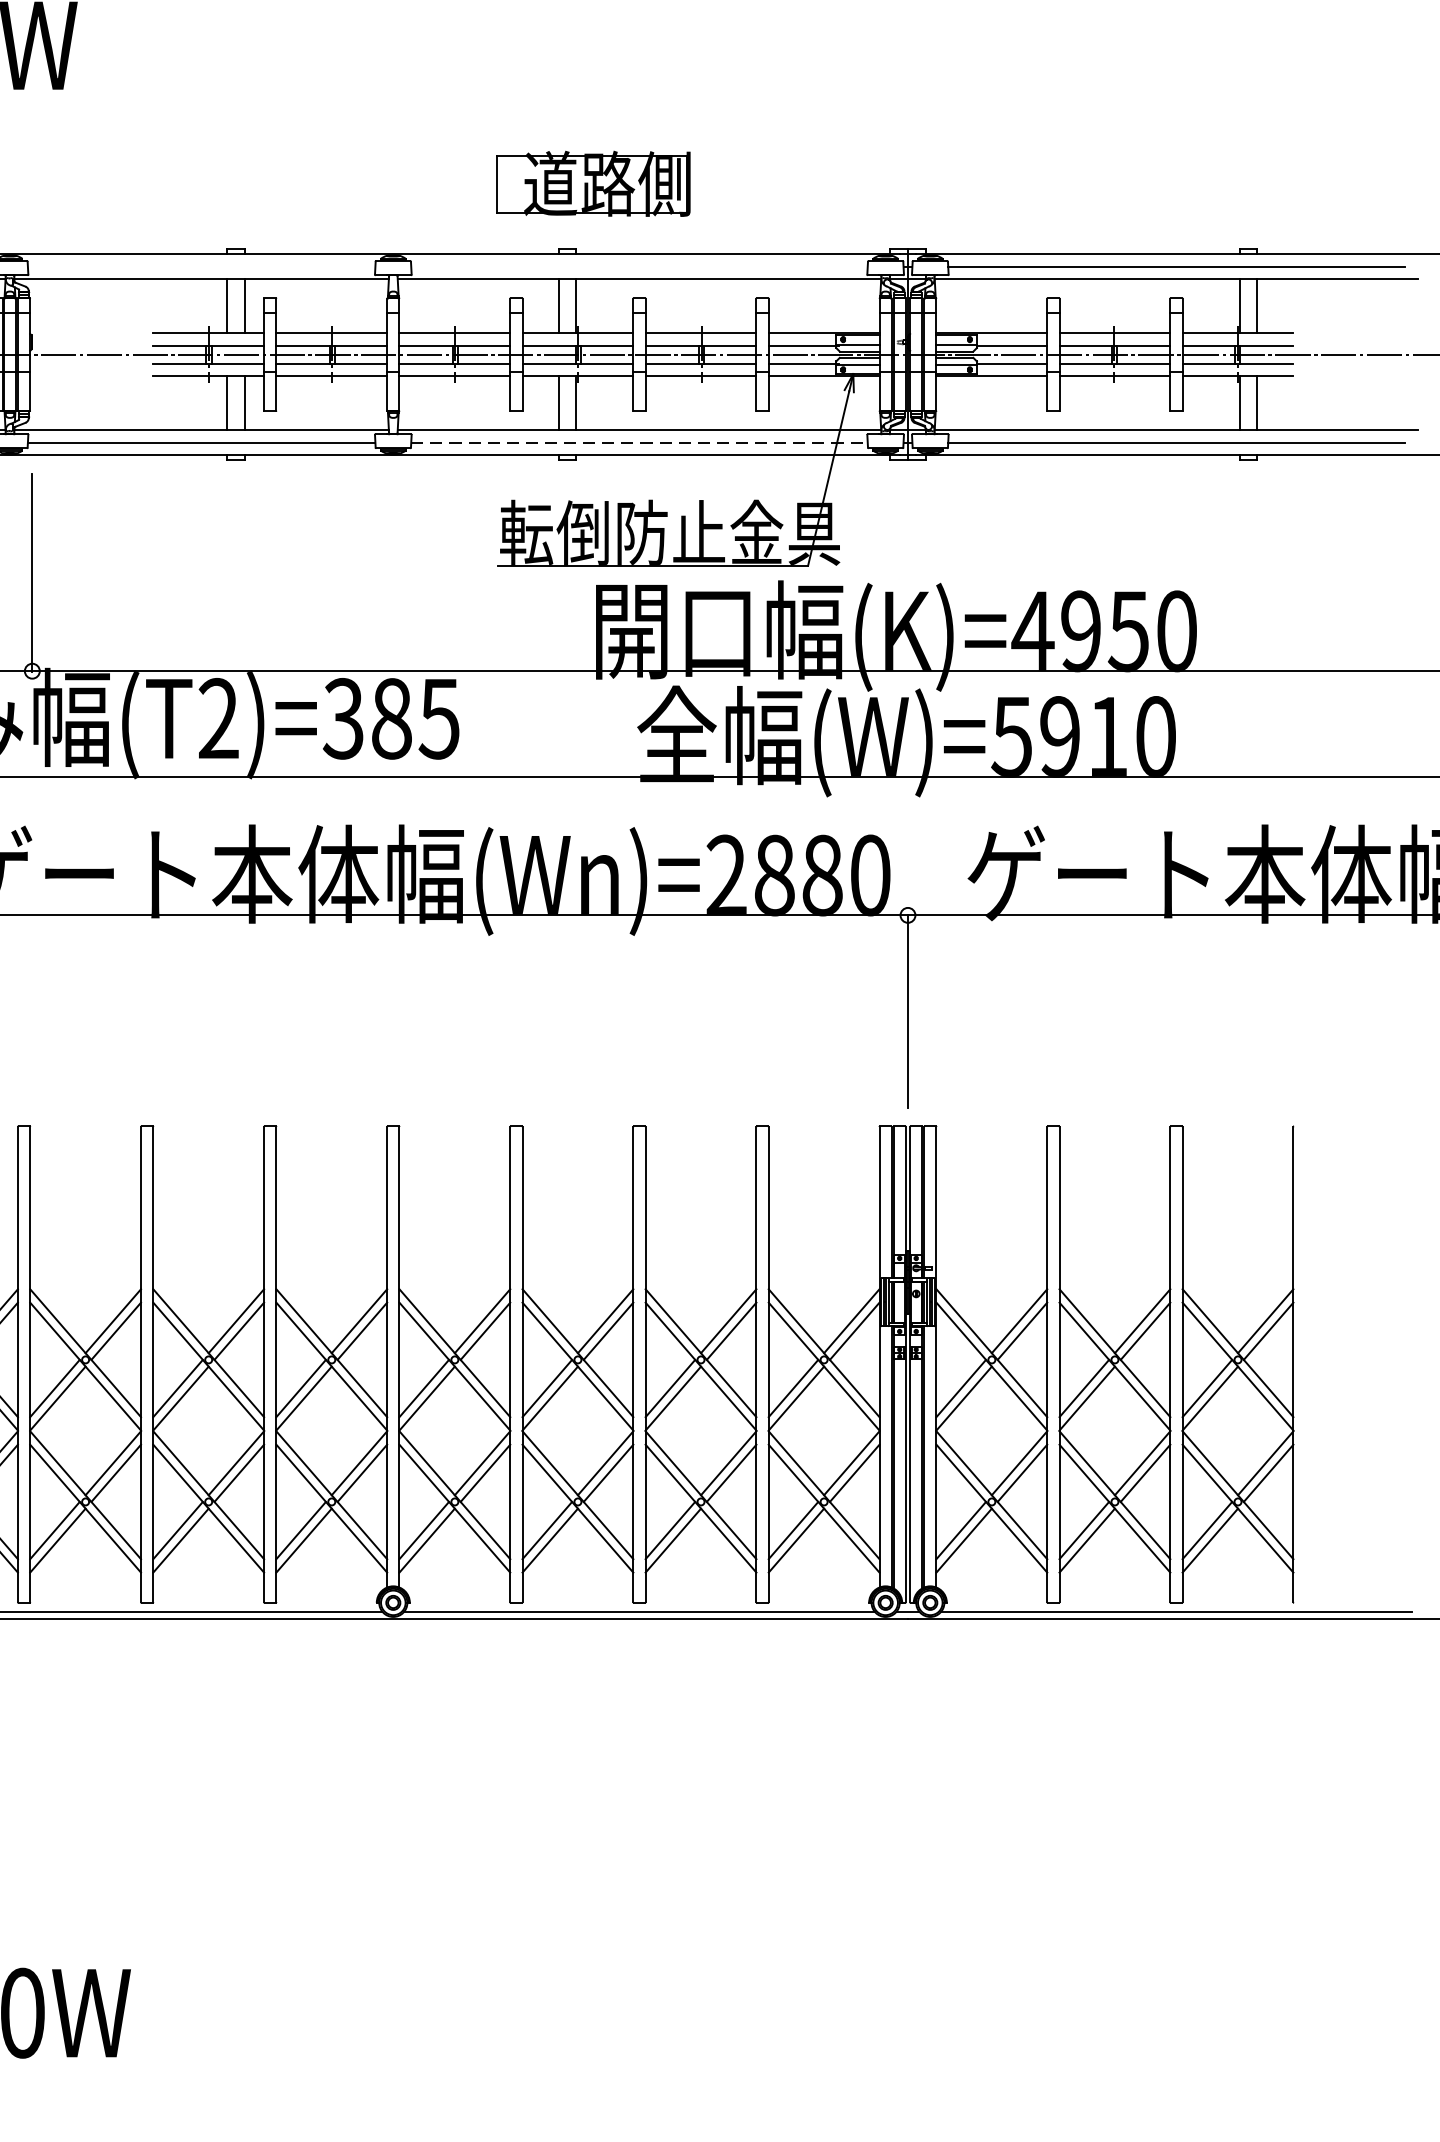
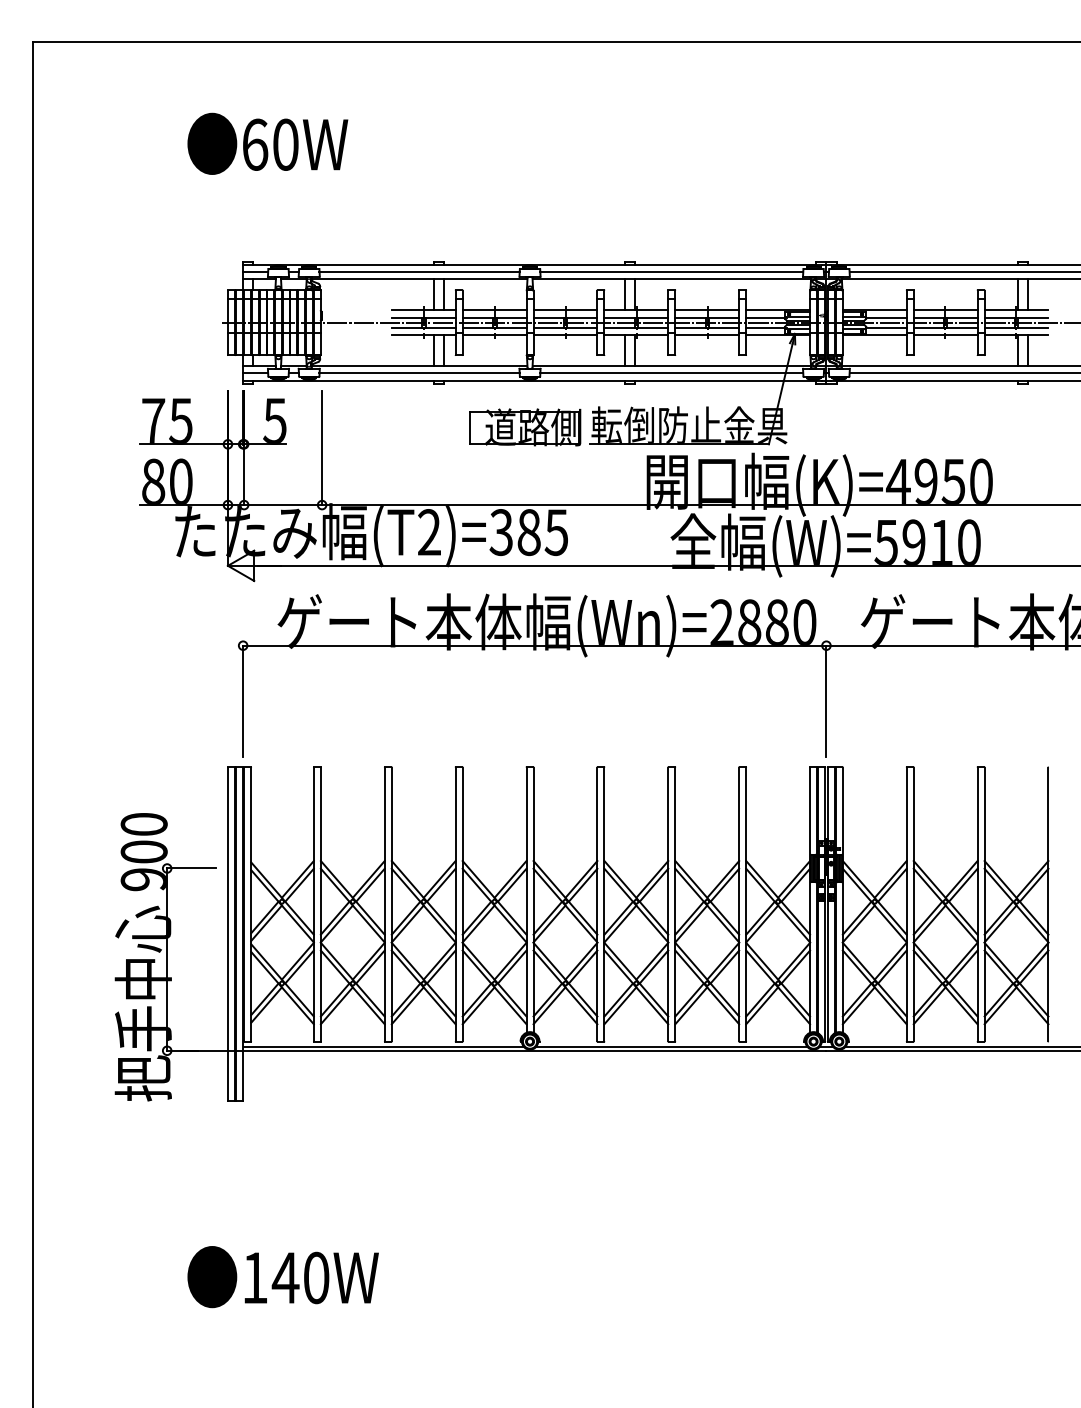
part: (593, 184) -> (525, 427), moved
line: (201, 267) -> (419, 272), added
line: (638, 267) -> (671, 272), added
line: (640, 442) -> (672, 373), dashed -> solid

